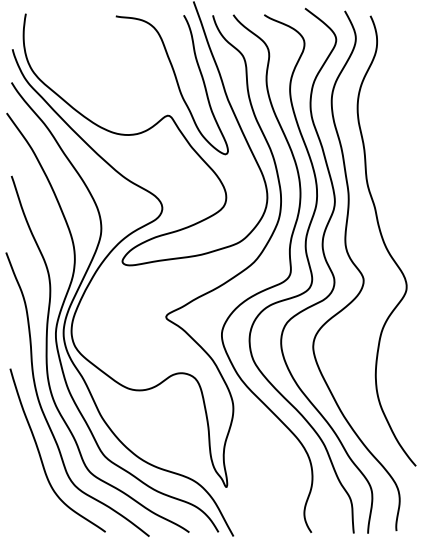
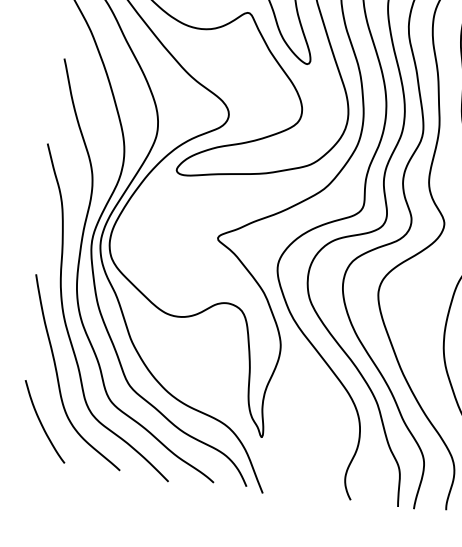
curve: (32, 499) -> (42, 423), added

